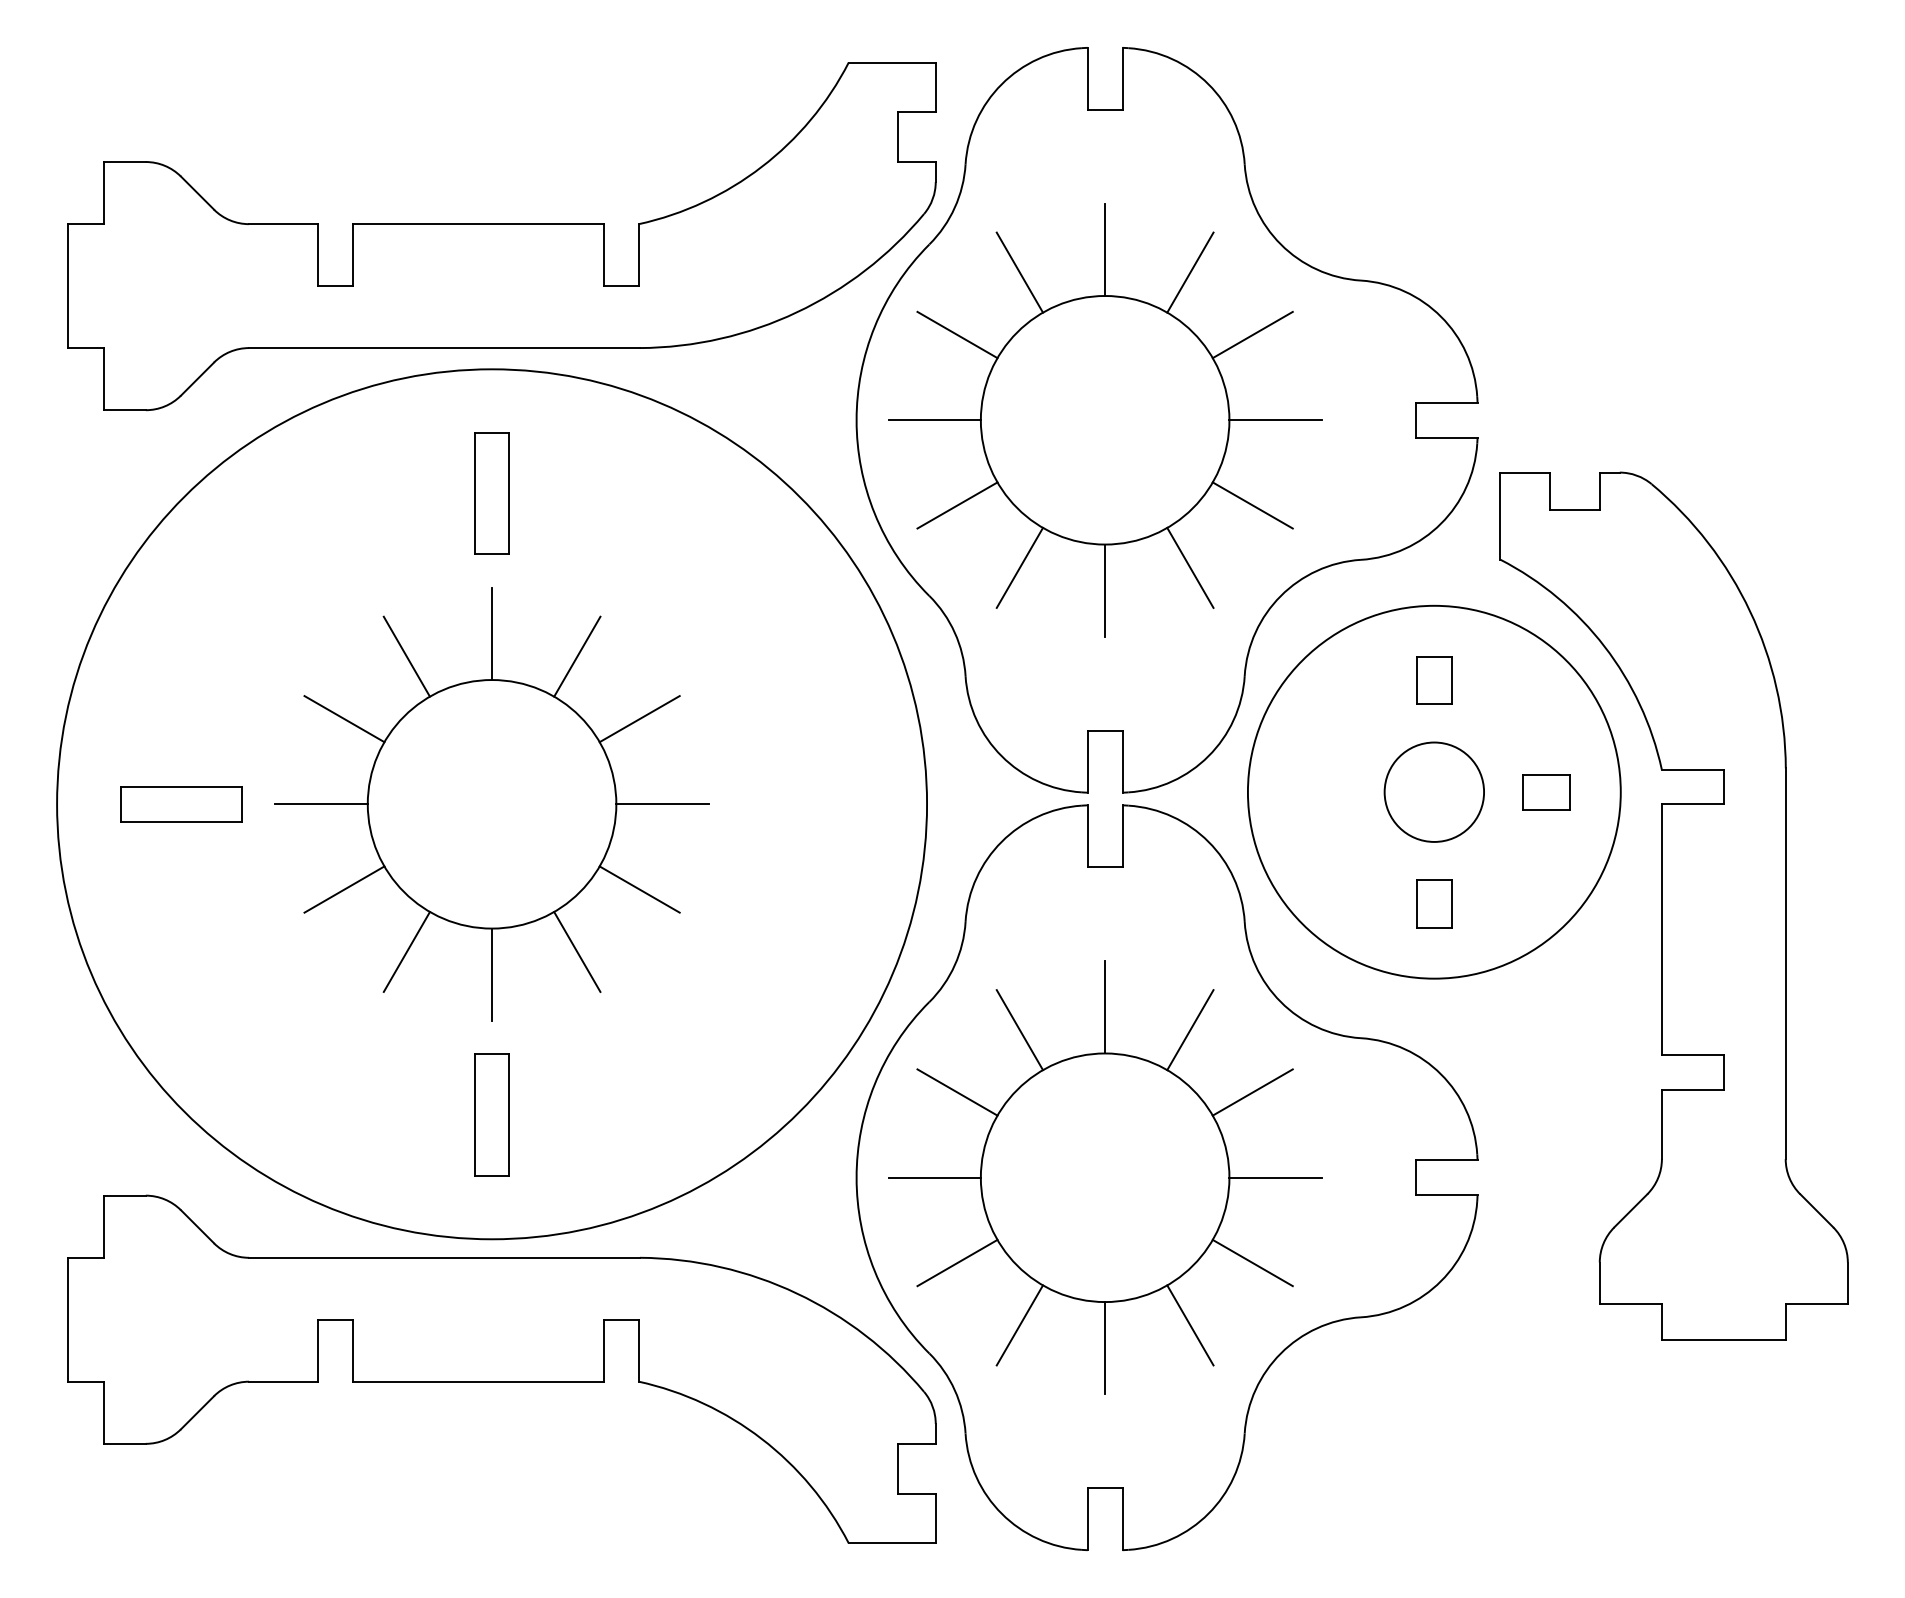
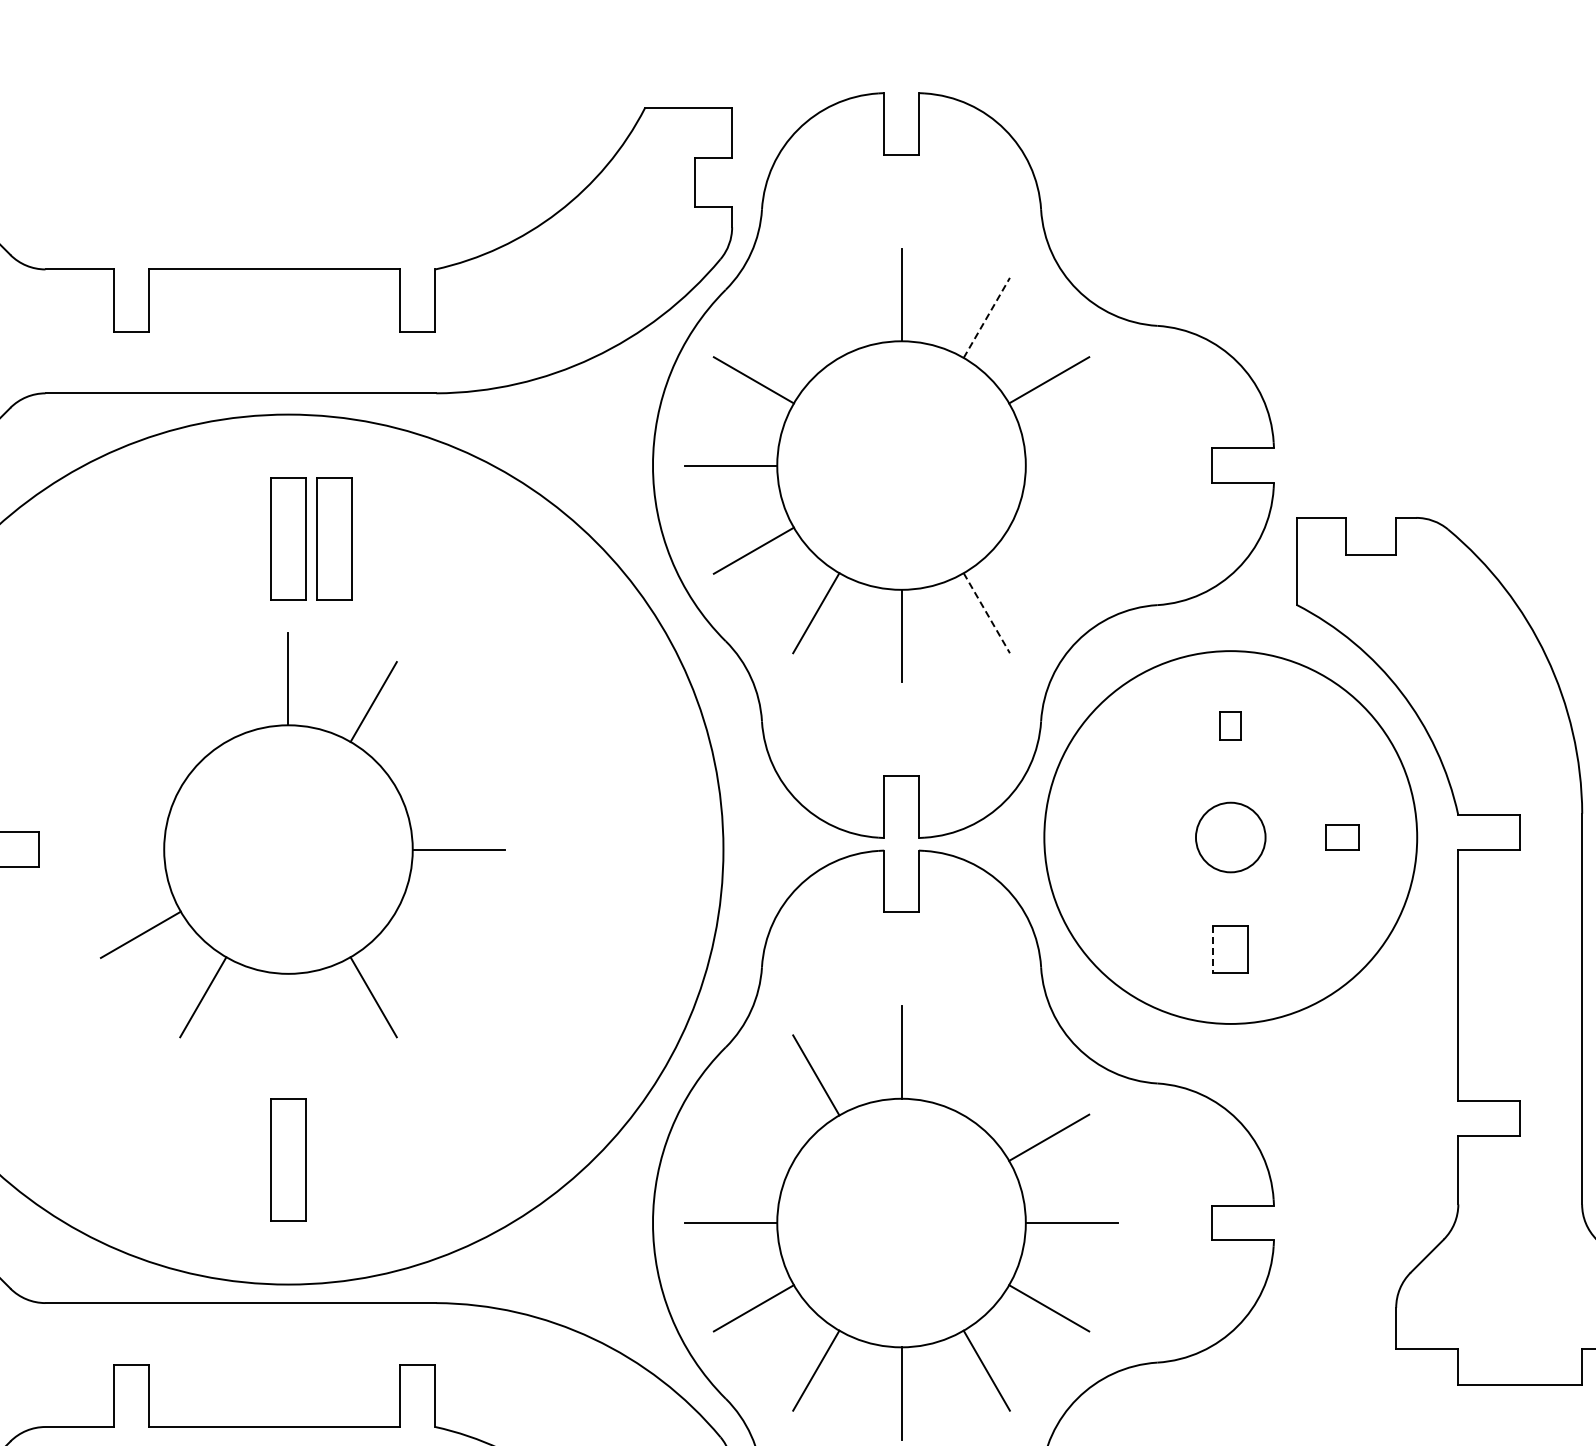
line: (1019, 272) -> (815, 317), removed
line: (1190, 272) -> (986, 317), solid -> dashed
line: (1275, 420) -> (1071, 465), removed
part: (537, 493) -> (333, 538), added
line: (1252, 505) -> (1048, 550), removed
line: (1190, 568) -> (986, 613), solid -> dashed
line: (406, 656) -> (202, 701), removed
part: (1434, 680) -> (1230, 725), size x0.6
line: (344, 719) -> (140, 764), removed
line: (639, 719) -> (435, 764), removed
circle: (1434, 791) -> (1230, 836), size x0.7
part: (1546, 792) -> (1342, 837), size x0.7
line: (321, 804) -> (117, 849), removed
line: (639, 889) -> (435, 934), removed
line: (1416, 904) -> (1212, 949), solid -> dashed
line: (492, 974) -> (288, 1019), removed
line: (1190, 1030) -> (986, 1075), removed
line: (957, 1092) -> (753, 1137), removed

